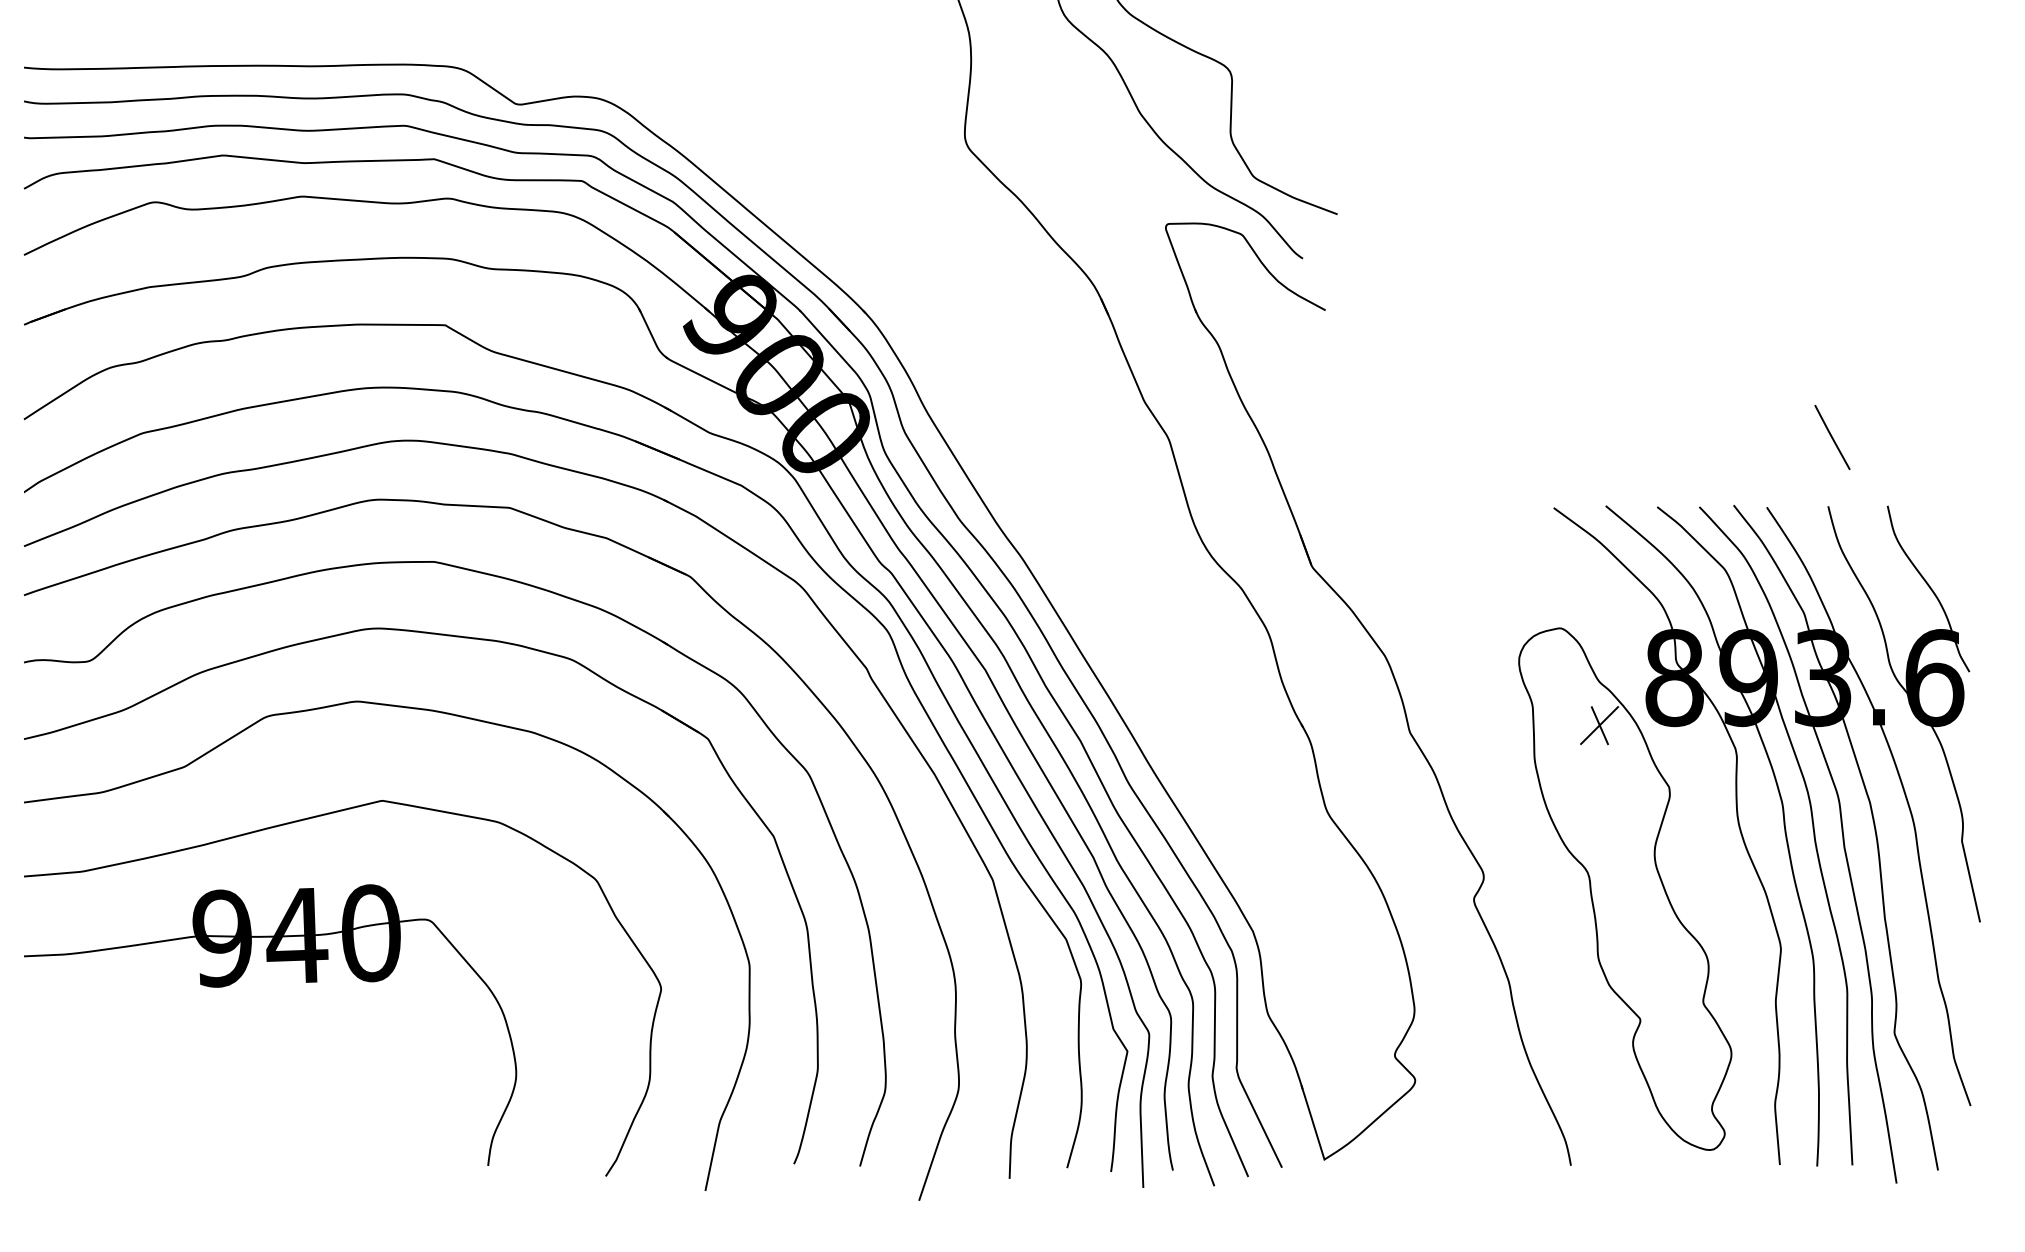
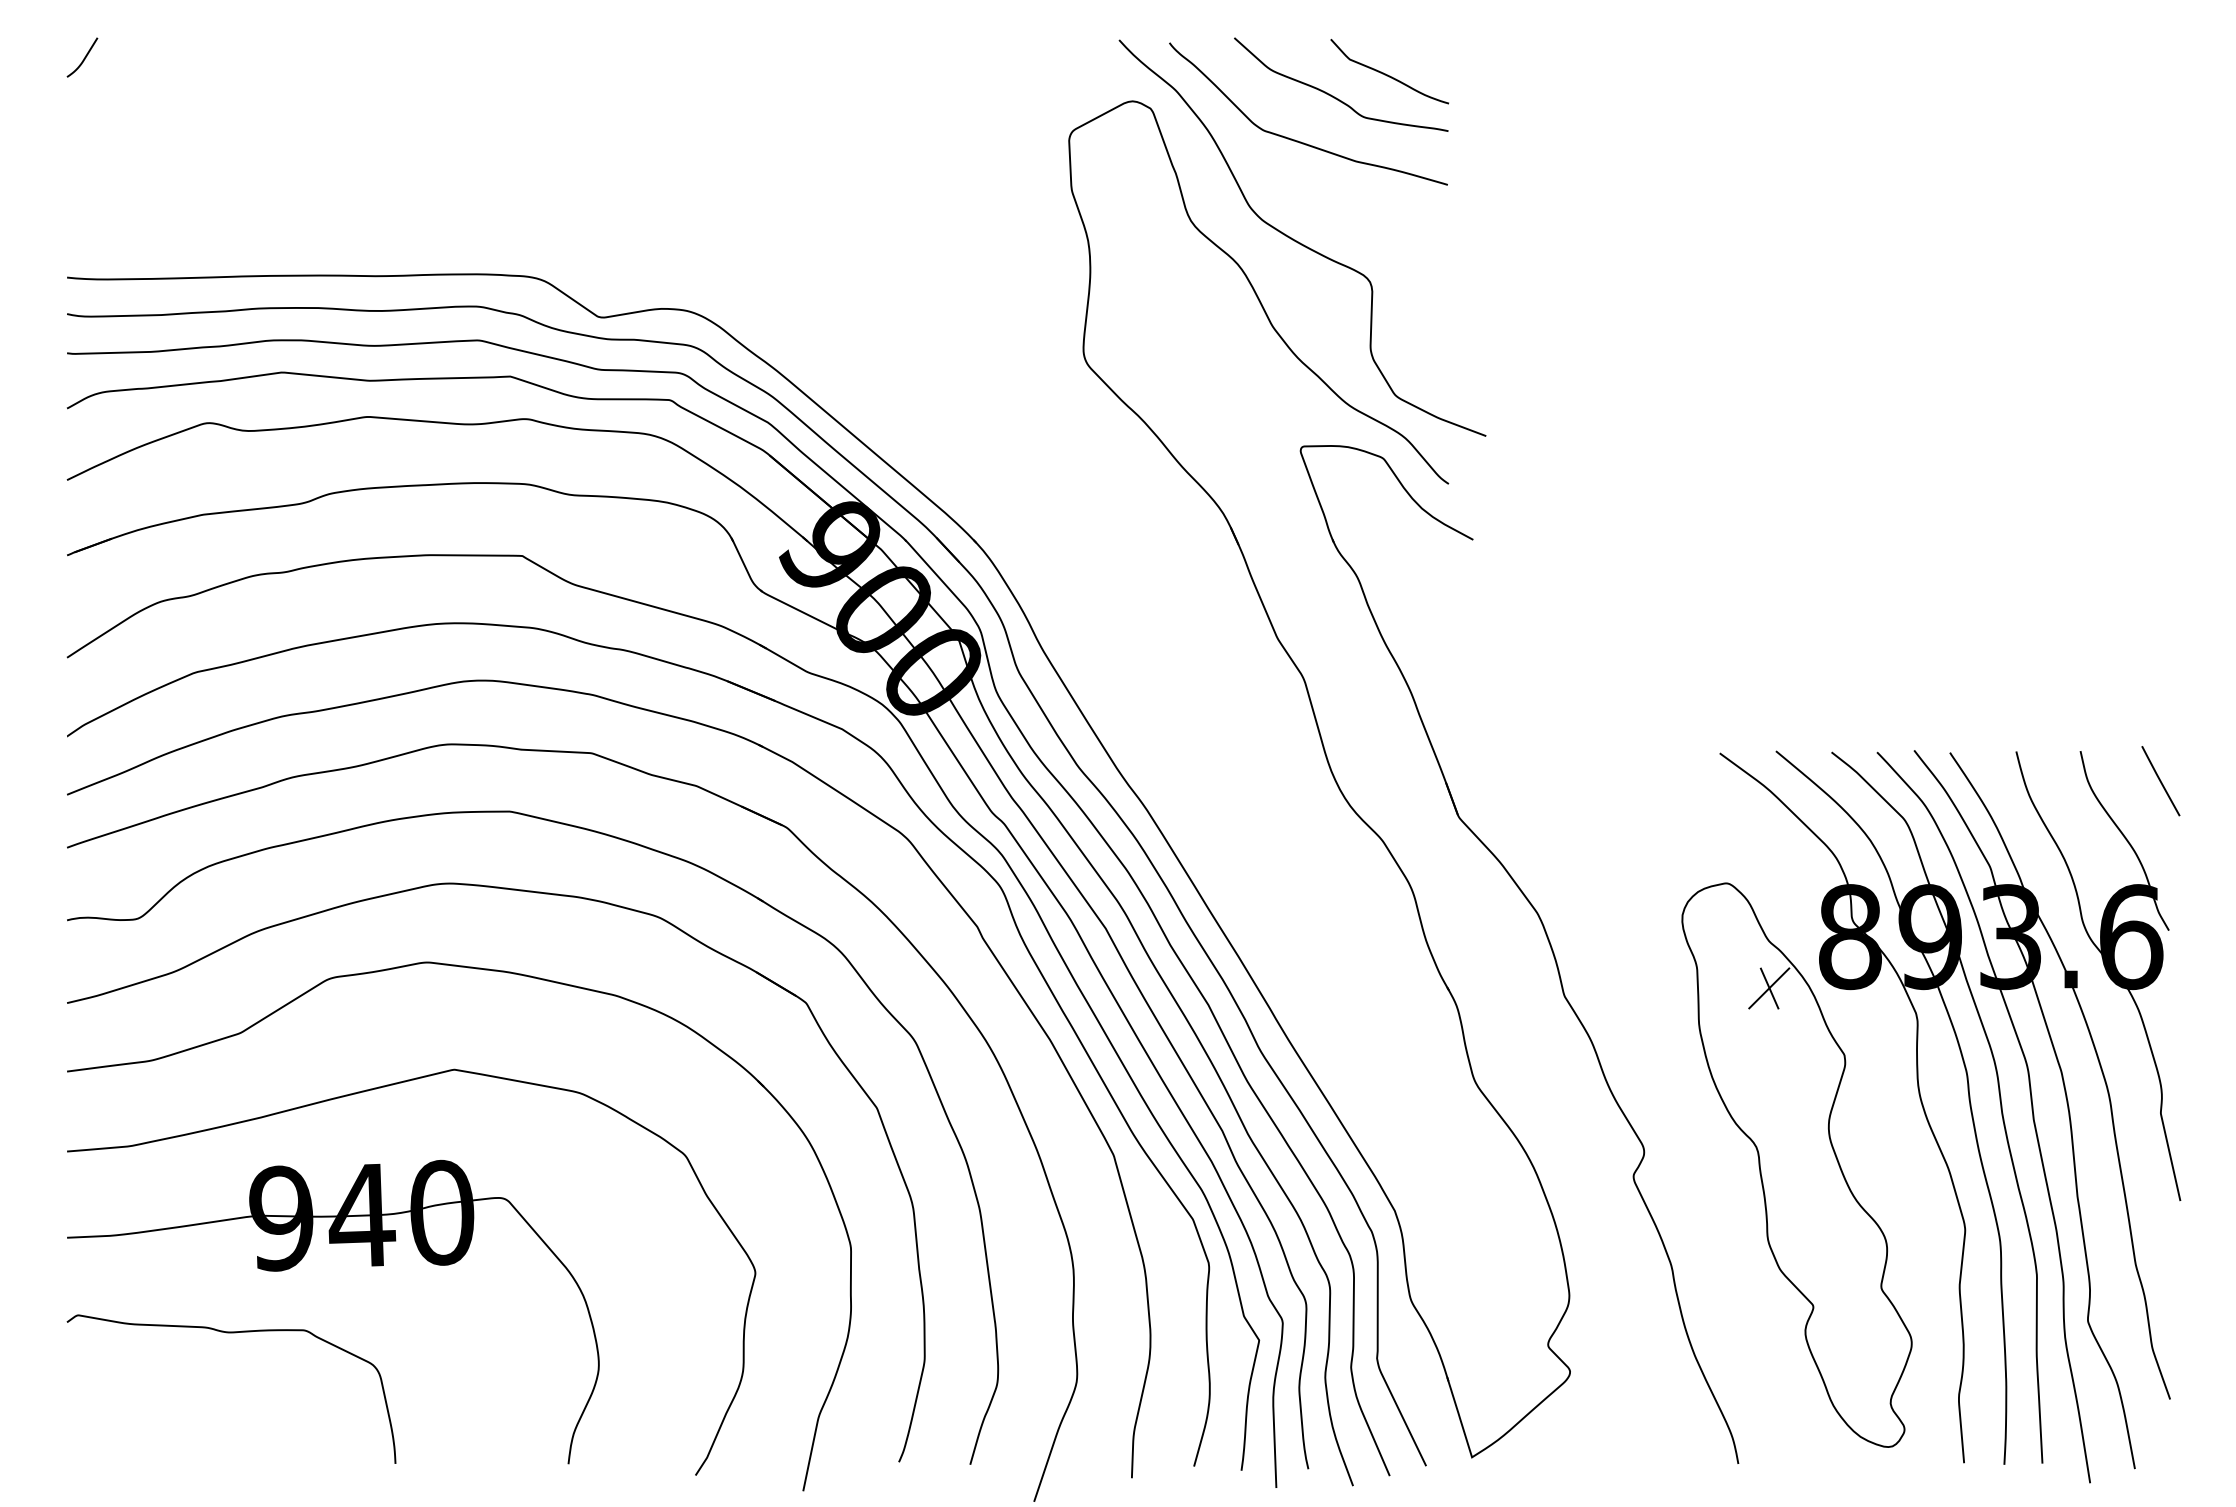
line: (1832, 437) -> (2160, 781), moved
curve: (176, 1044) -> (231, 1333), added

